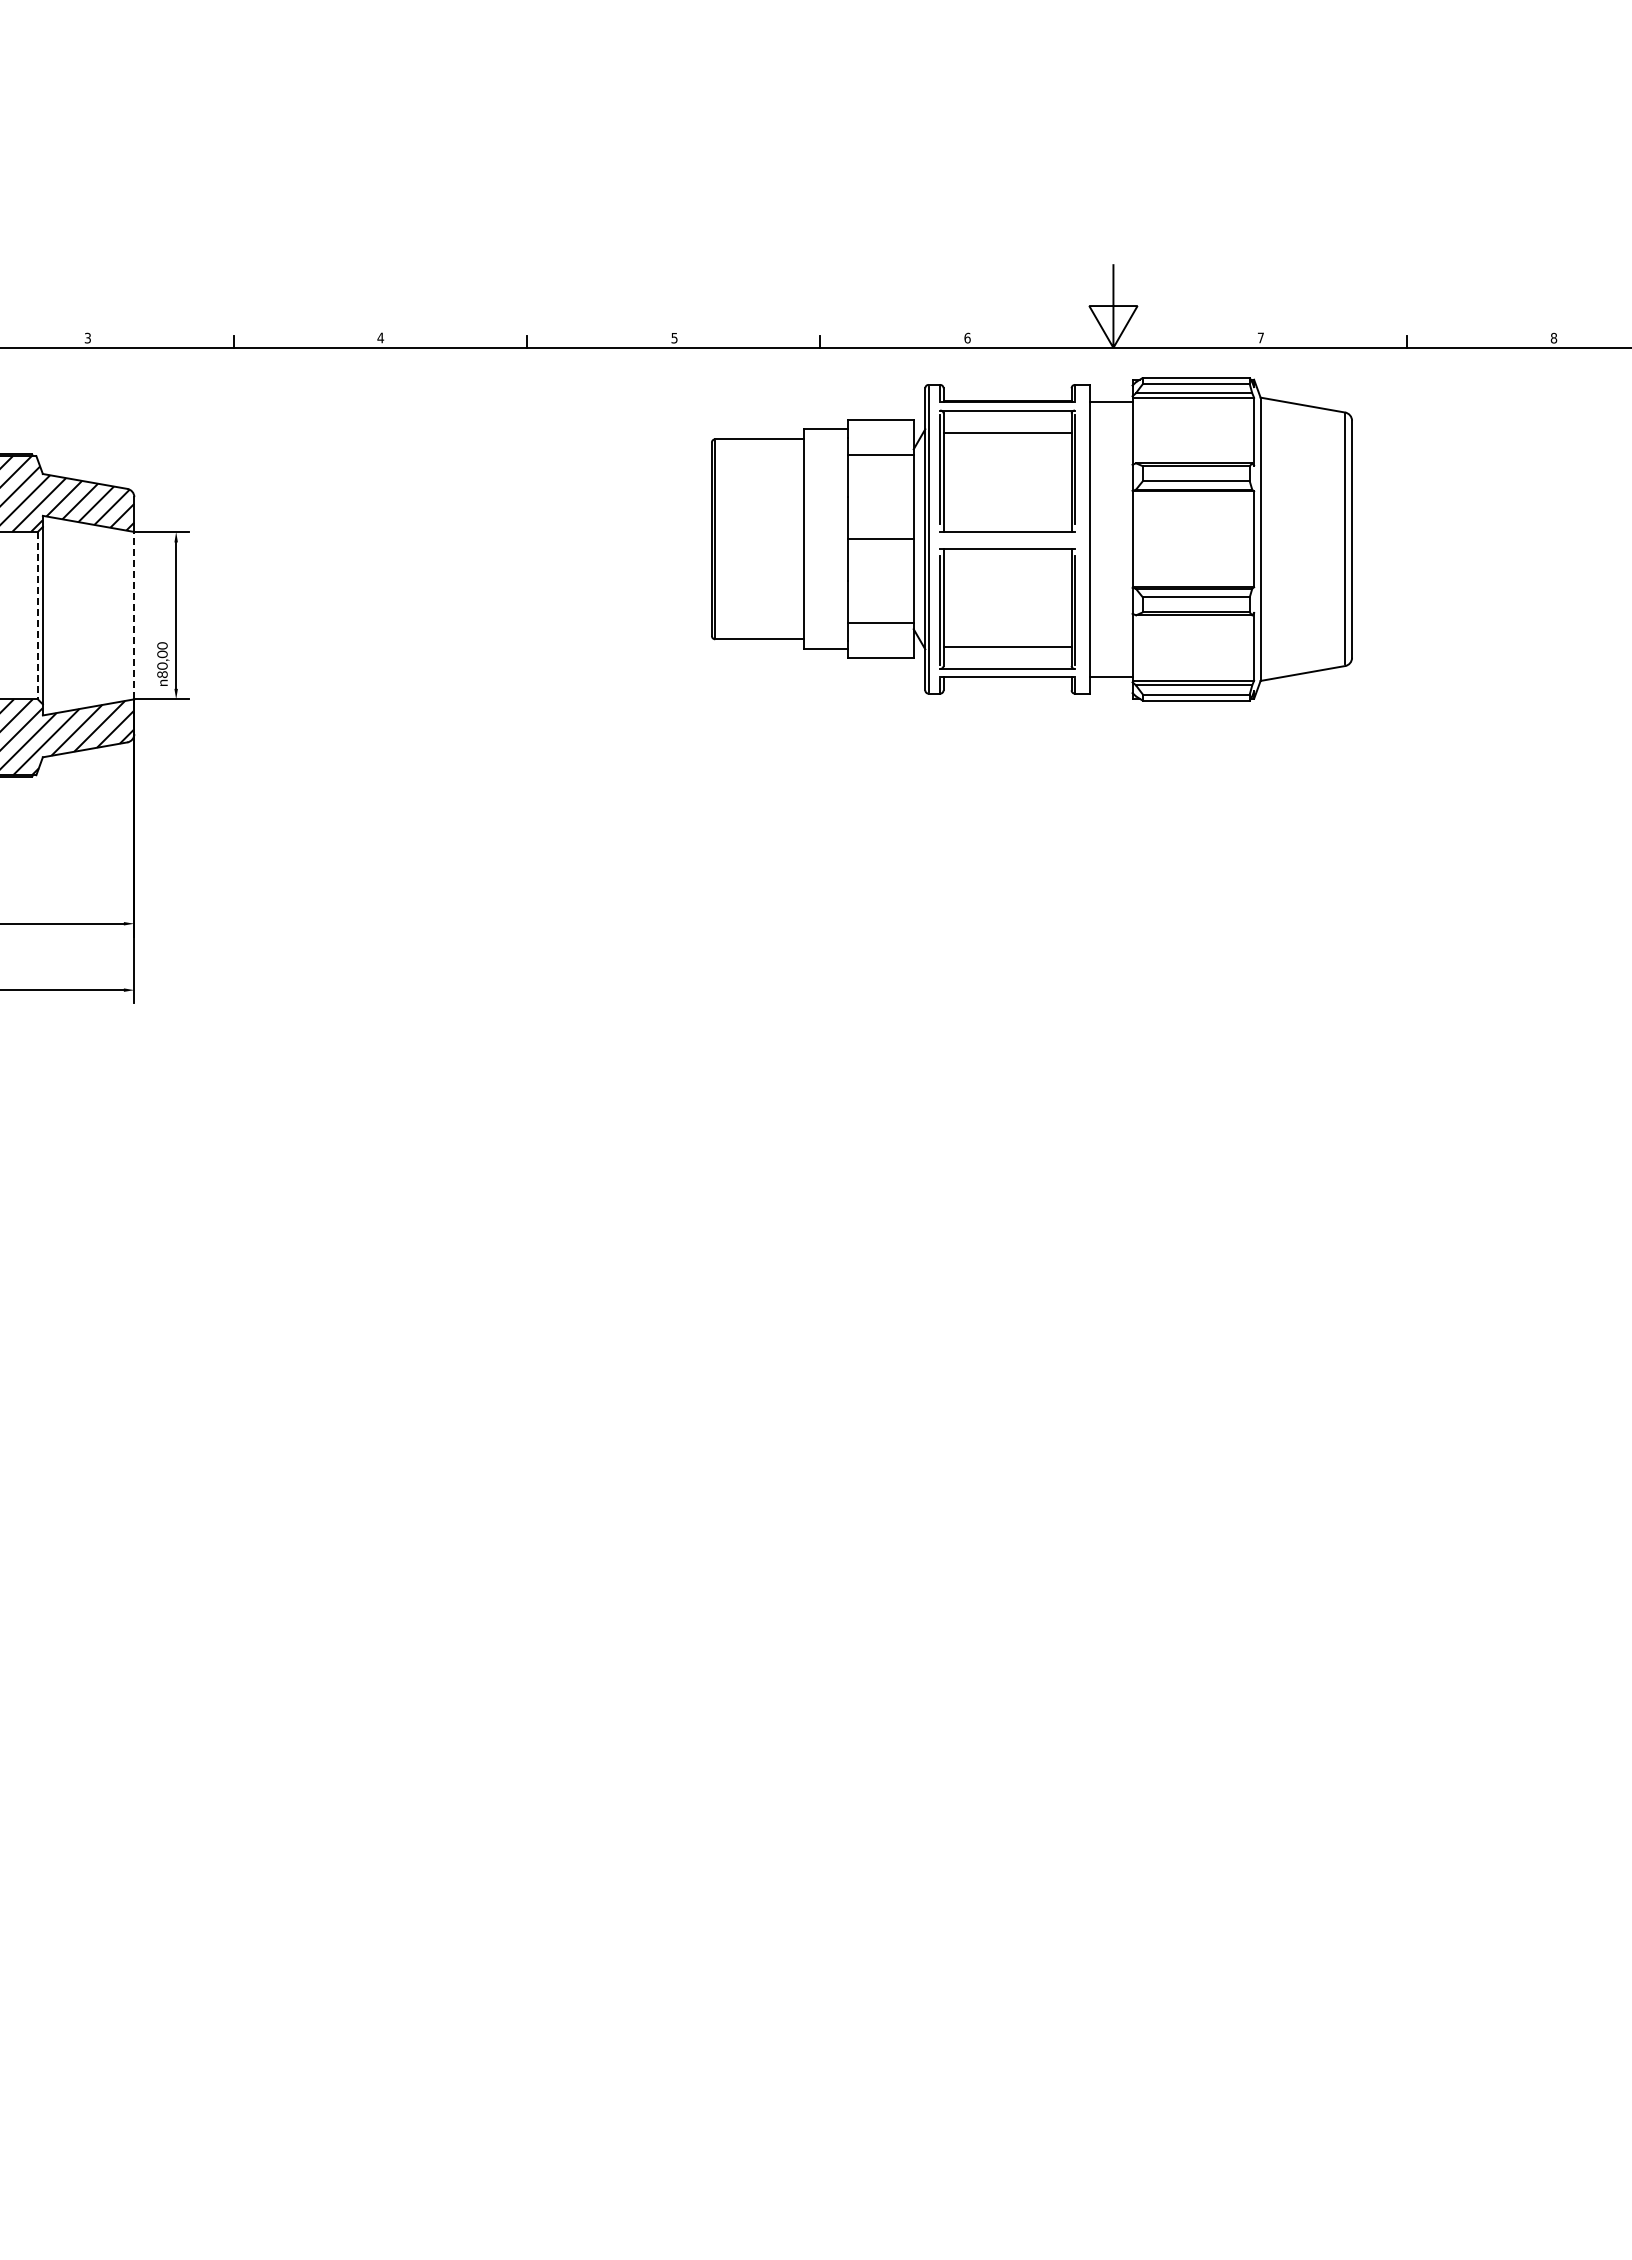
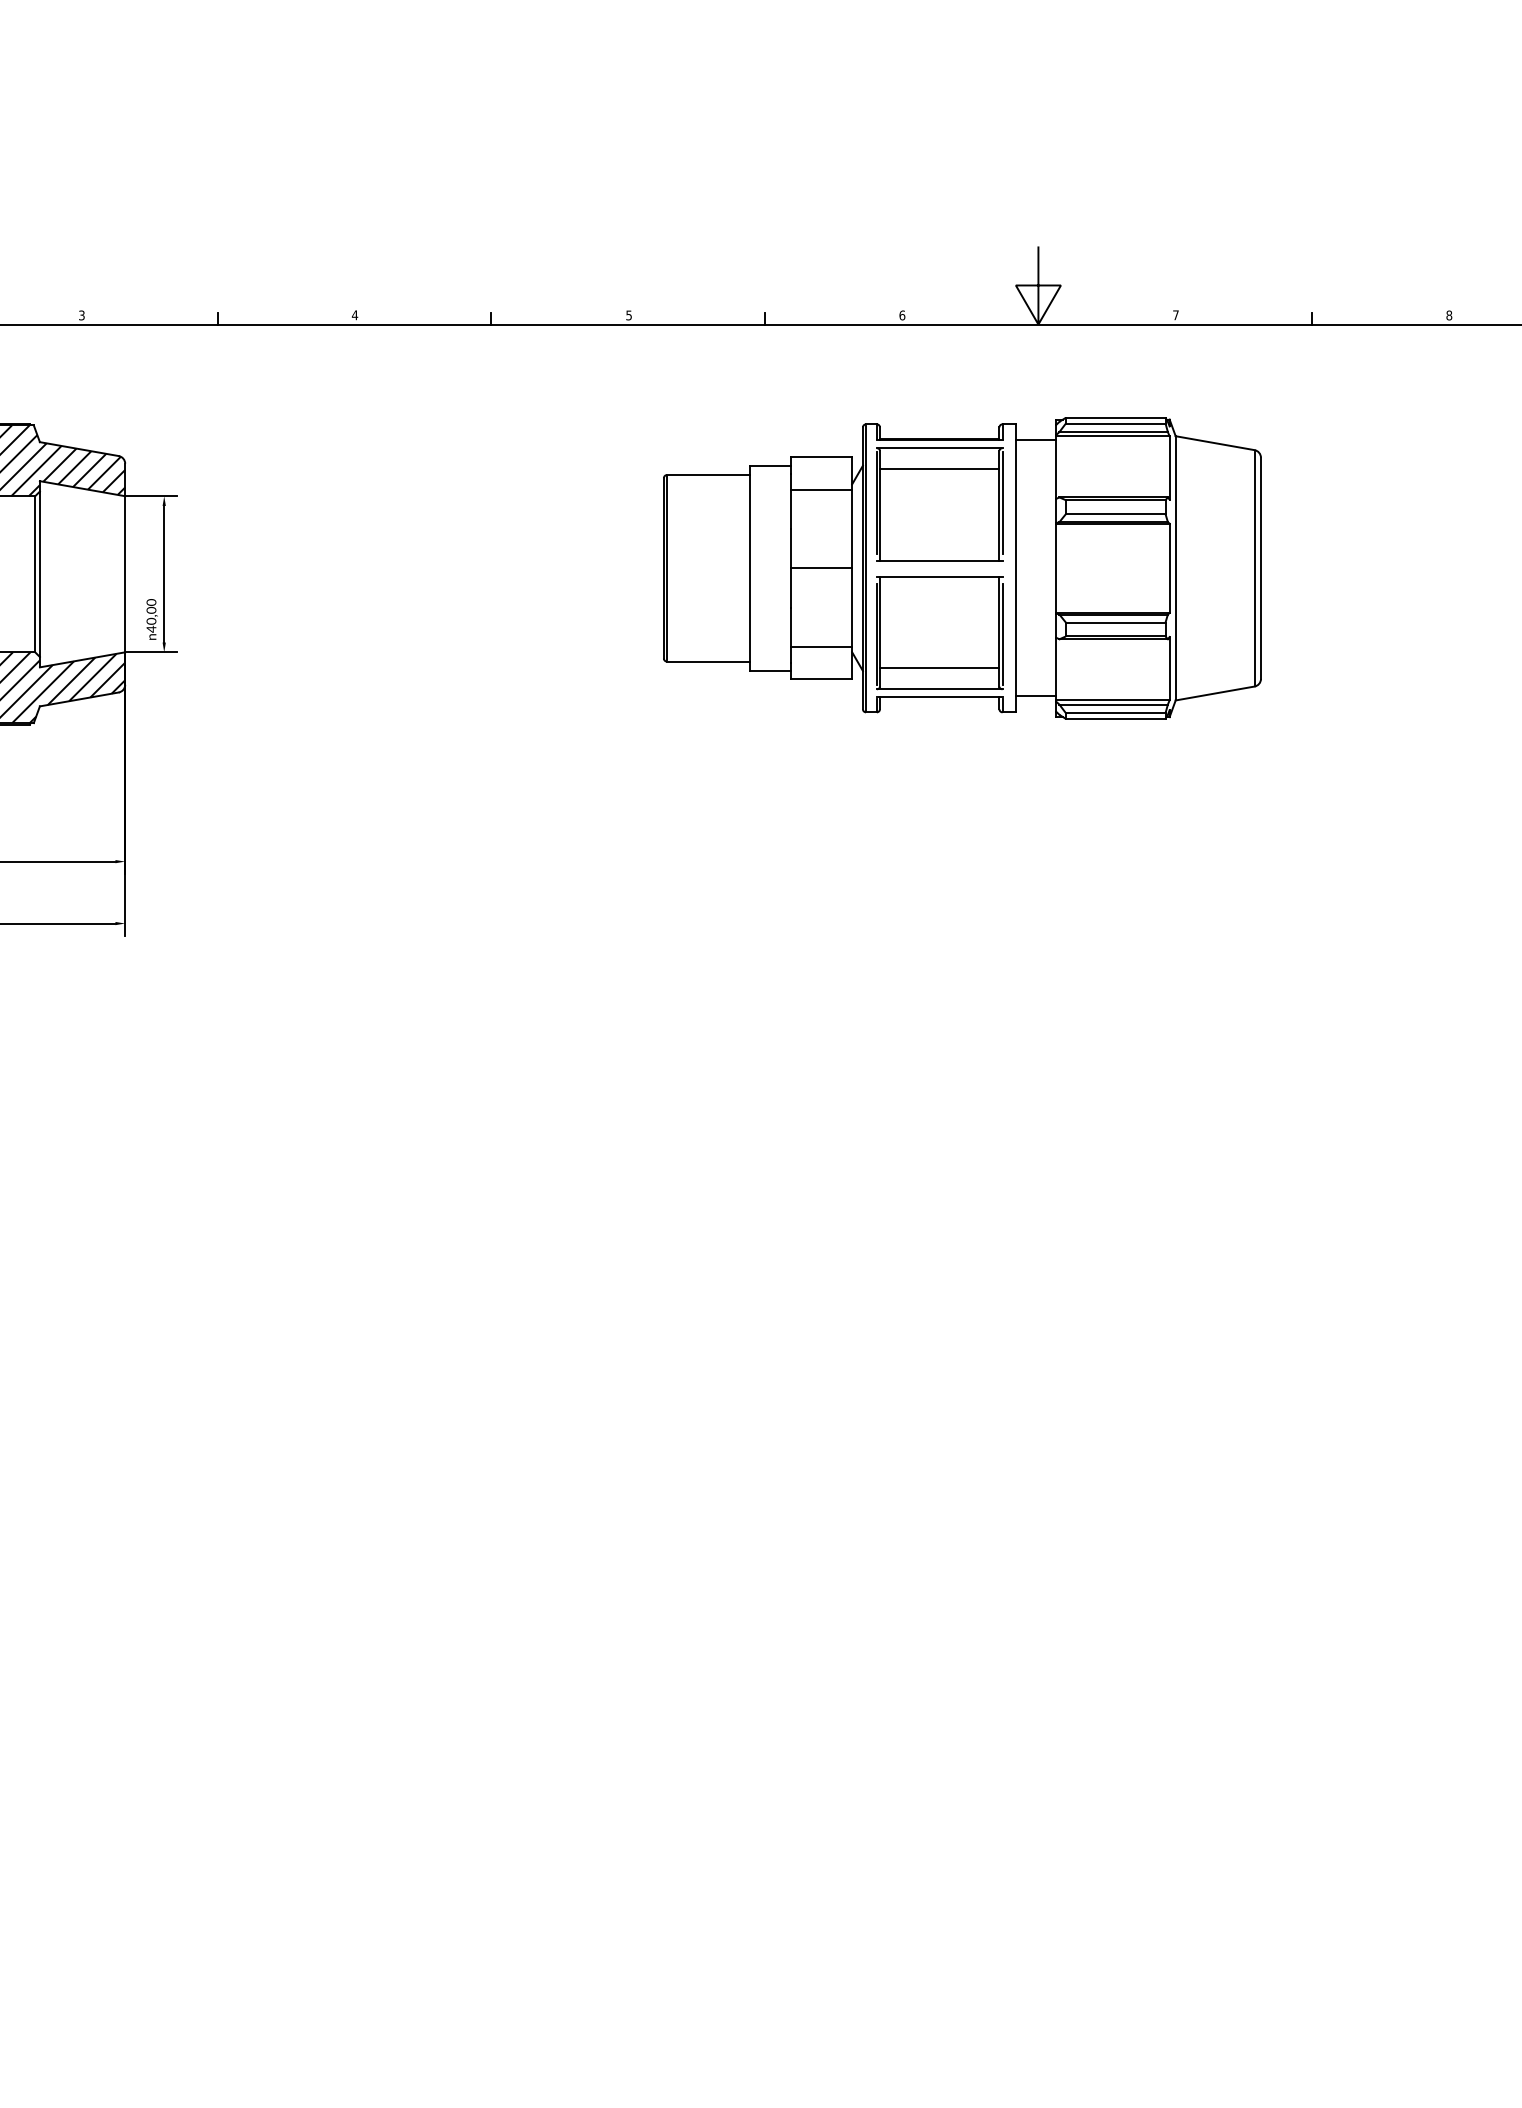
part: (1031, 539) -> (961, 568), moved
line: (37, 615) -> (34, 574), dashed -> solid
line: (134, 615) -> (125, 574), dashed -> solid
text: (162, 674) -> (151, 629), 80,00 -> 40,00

